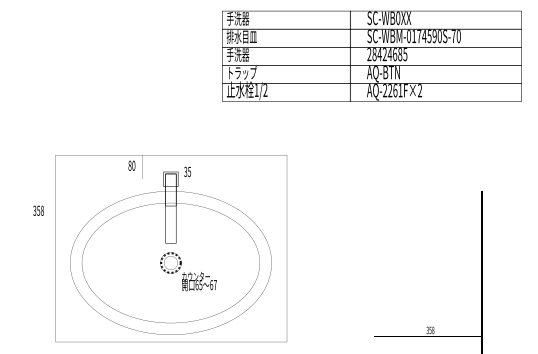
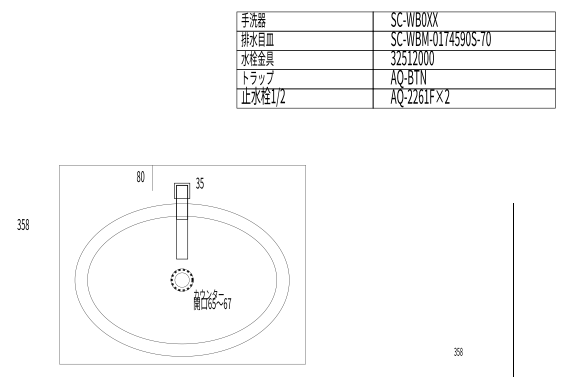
text: (241, 54) -> (257, 58), 手洗器 -> 水栓金具
text: (387, 54) -> (412, 58), 28424685 -> 32512000
text: (38, 210) -> (23, 224), moved

